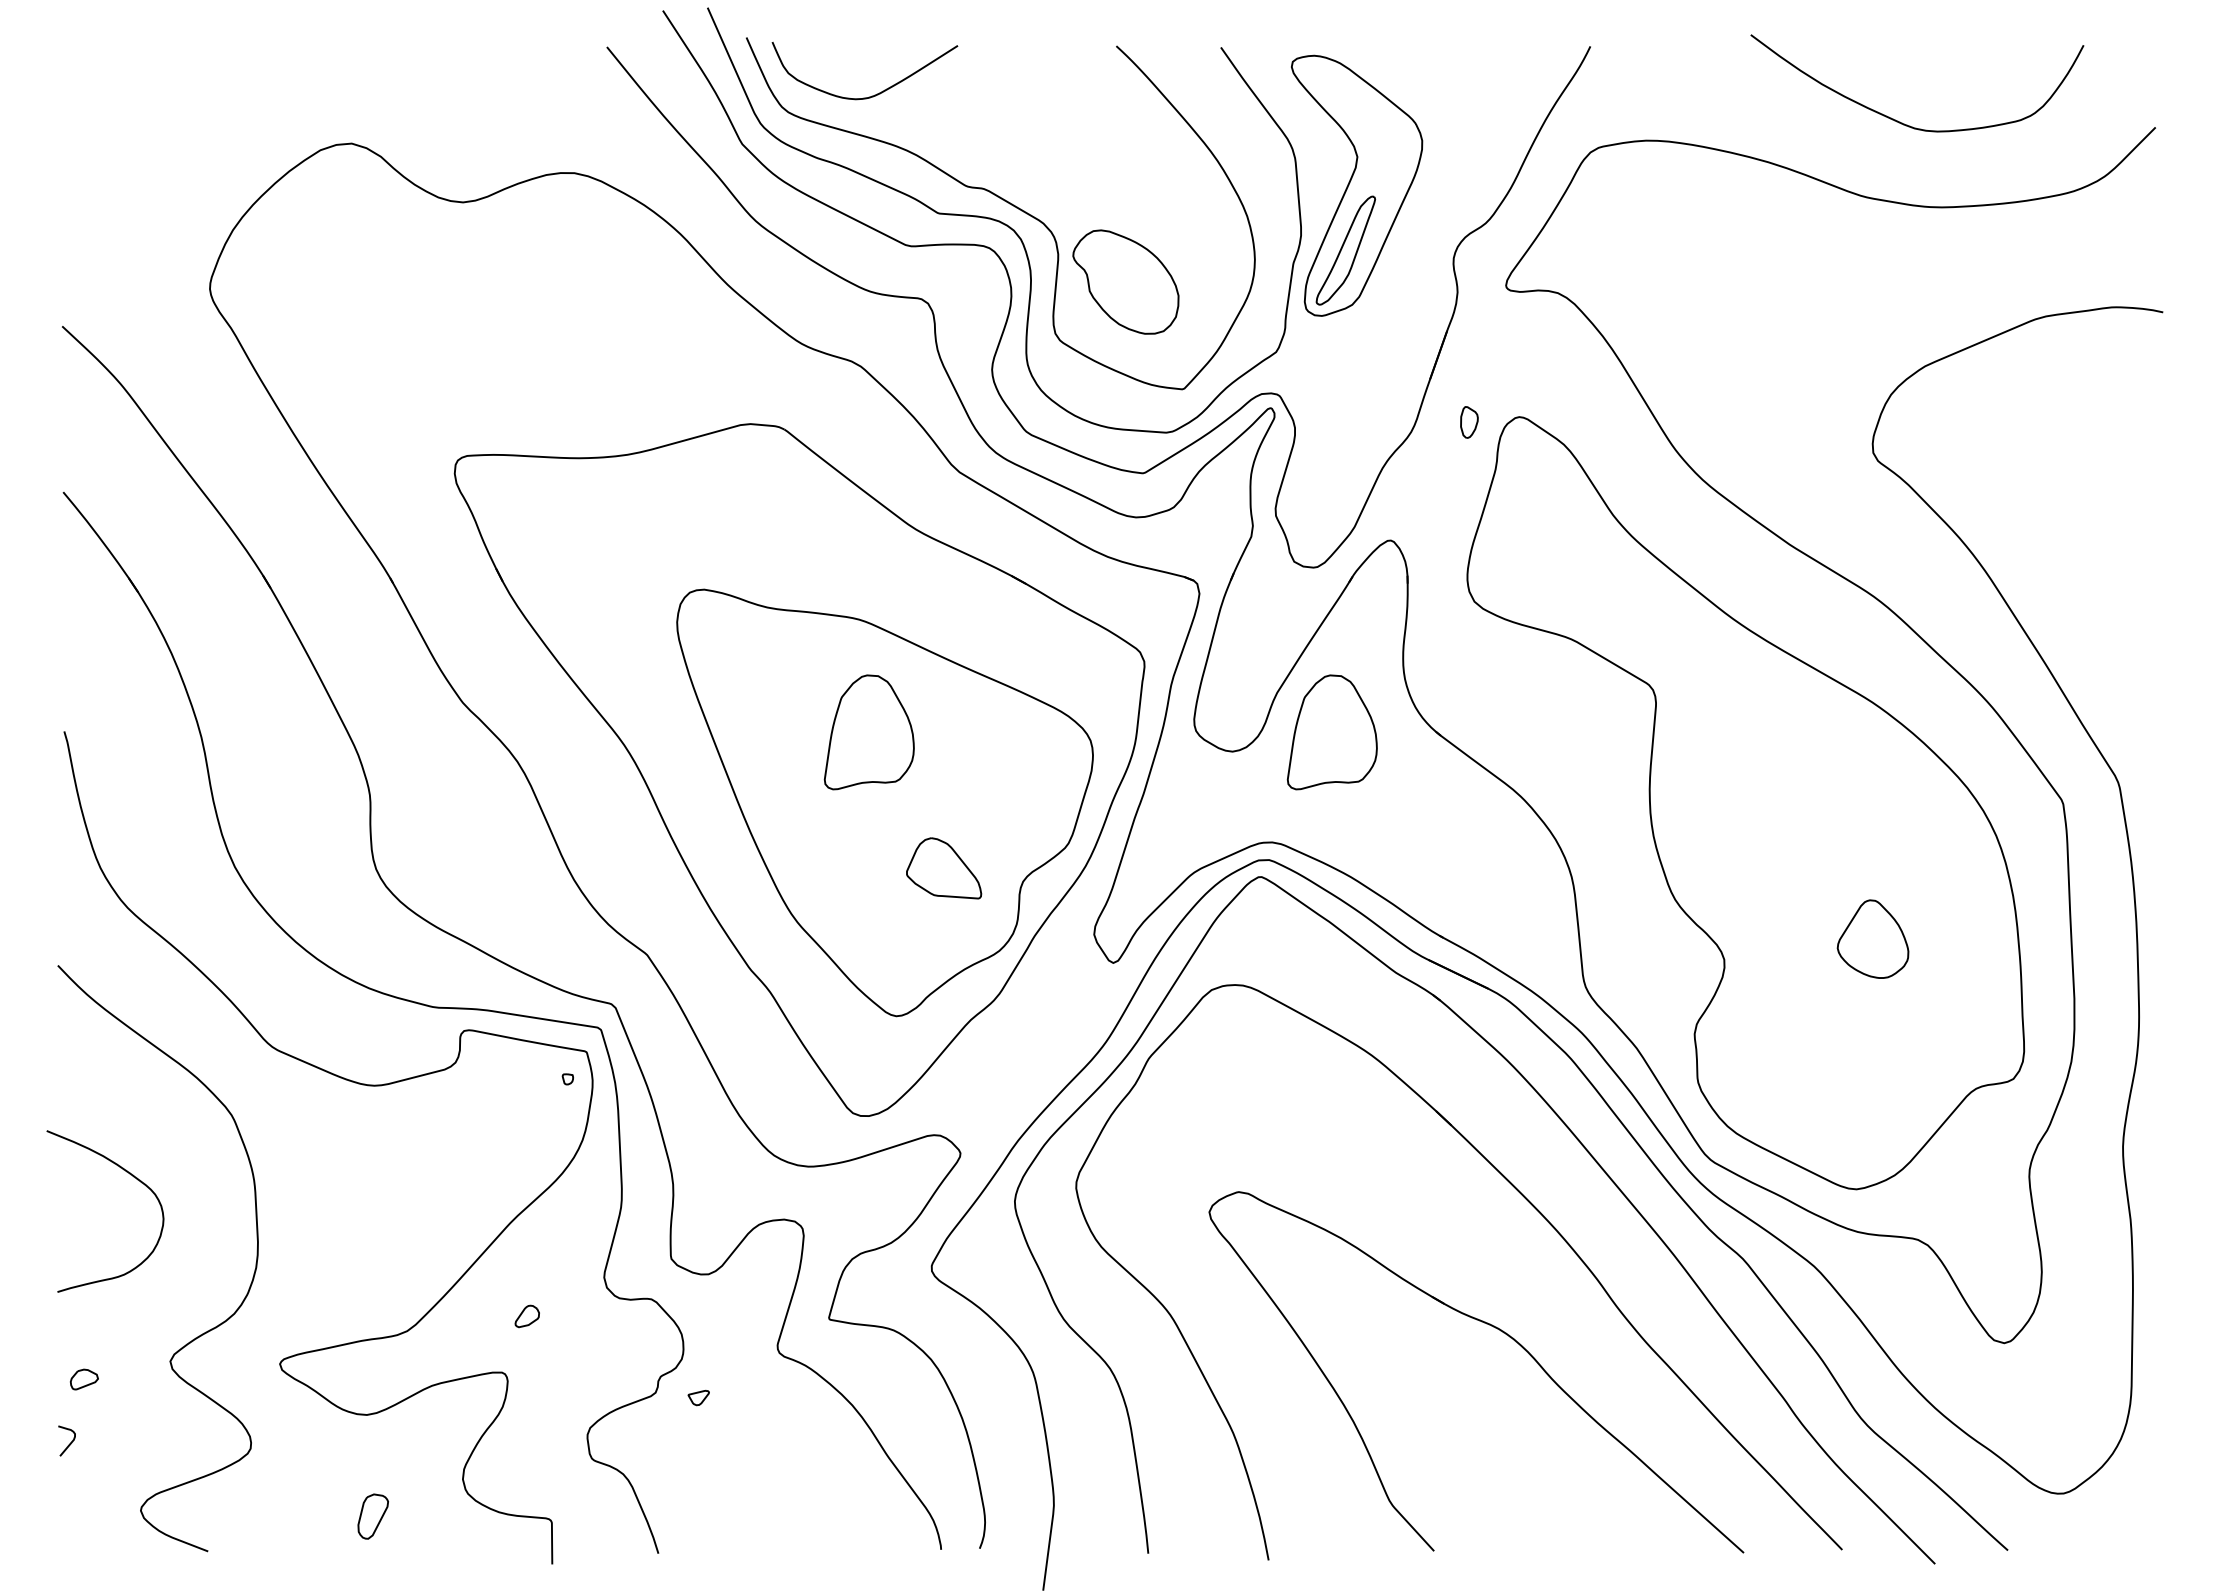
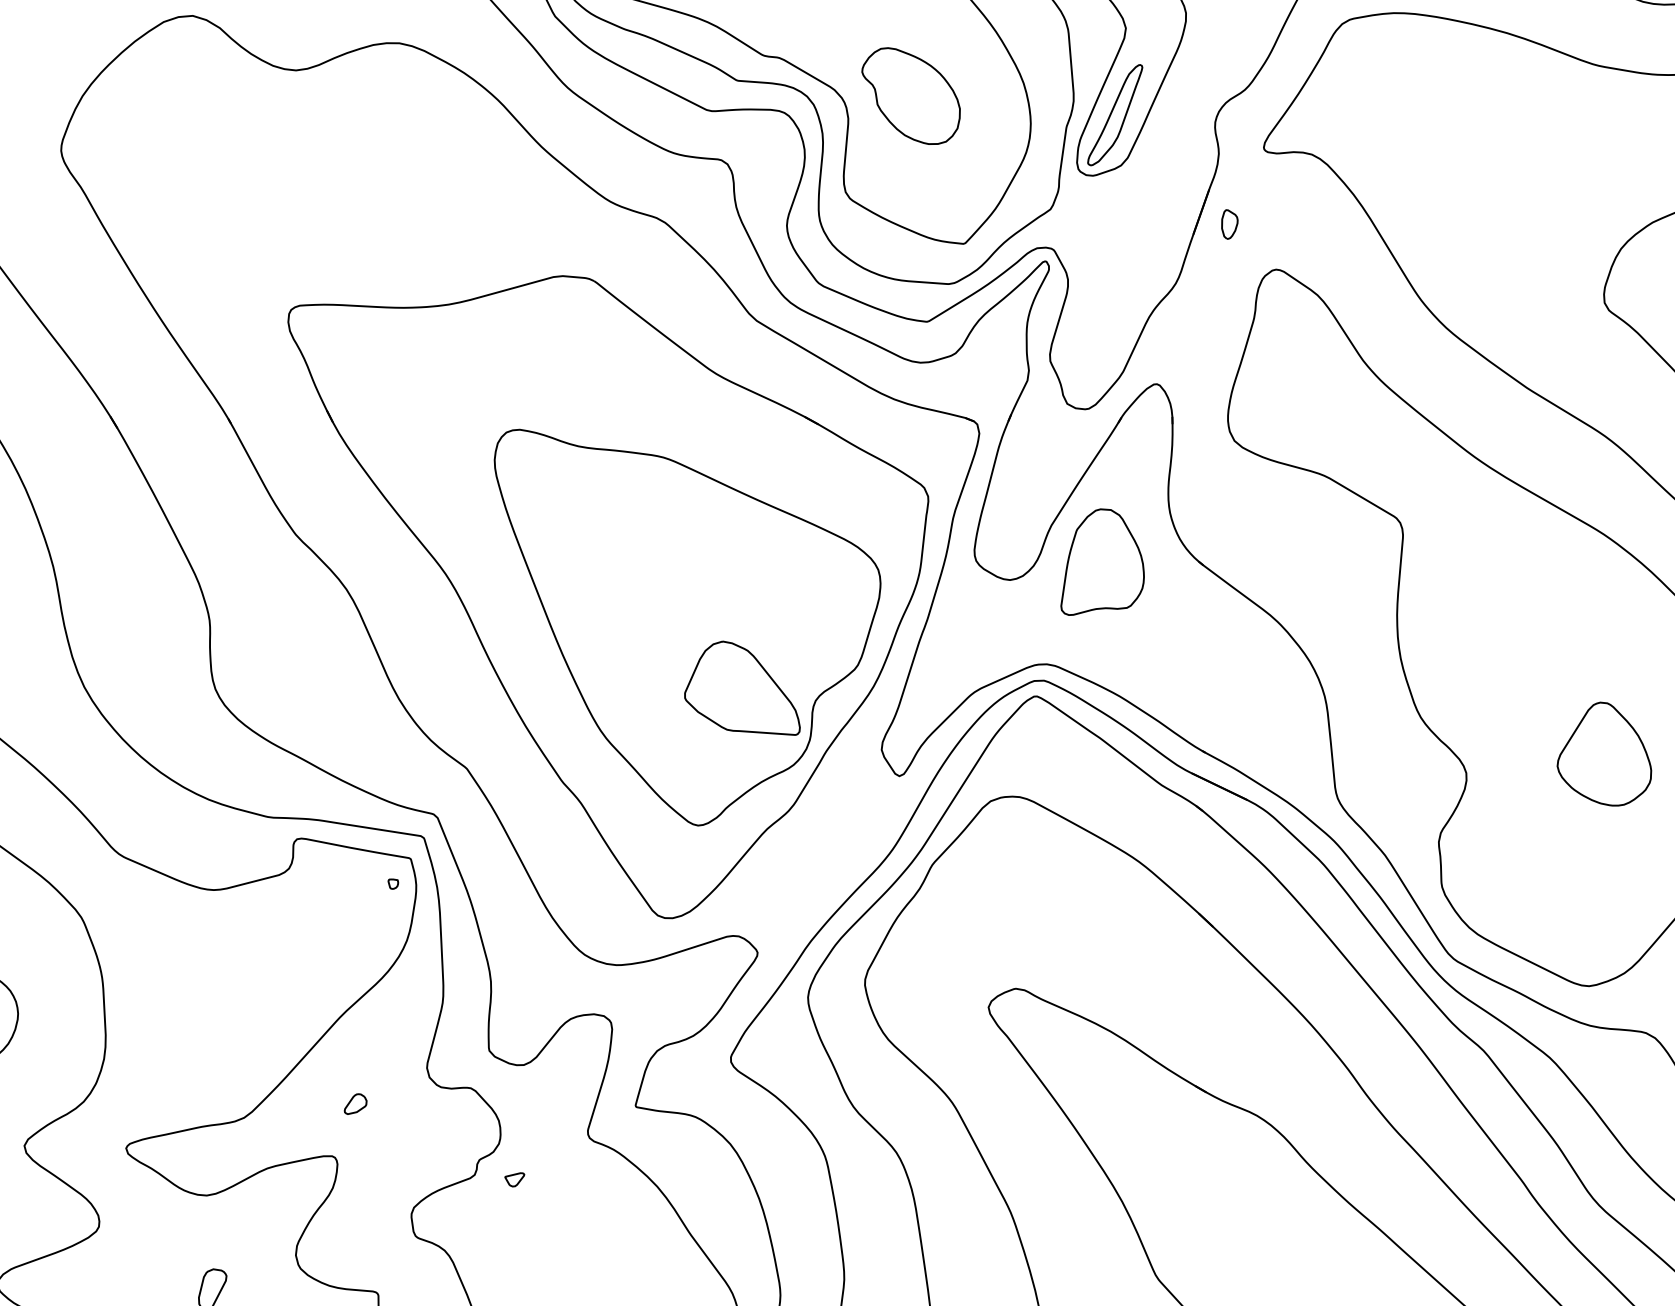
part: (1125, 281) -> (910, 95), moved
part: (1469, 422) -> (1229, 224), moved
part: (868, 732) -> (672, 562), removed
part: (943, 868) -> (741, 688), size x1.67
part: (1872, 938) -> (1603, 753), size x1.43

